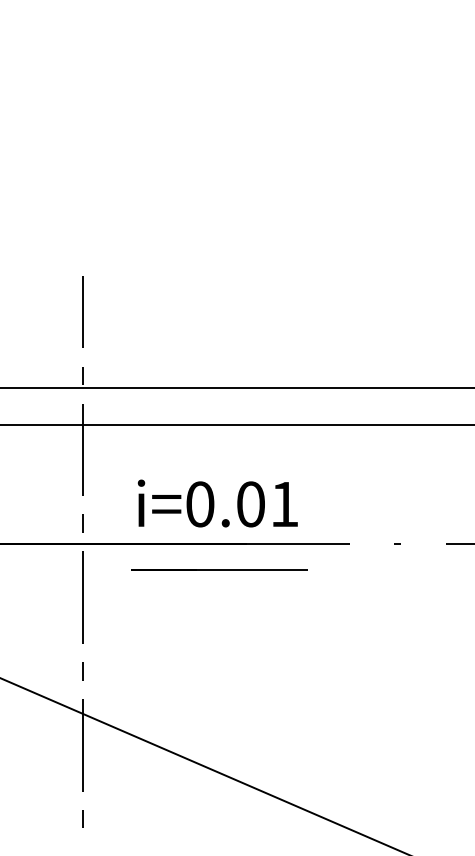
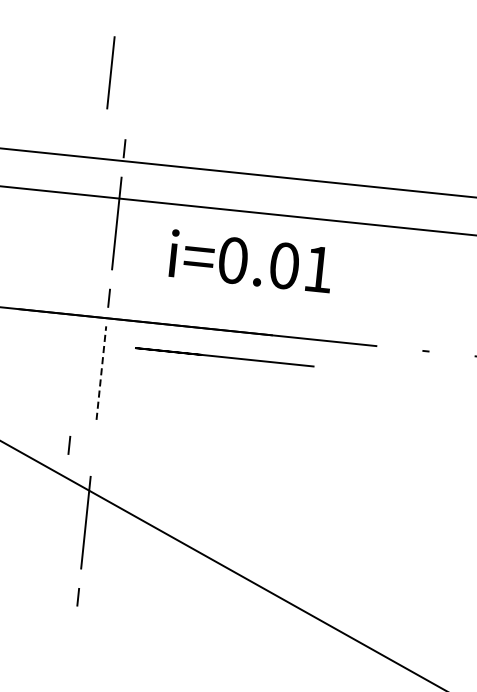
line: (82, 311) -> (110, 72), moved
text: (217, 503) -> (250, 261), moved
line: (219, 569) -> (224, 357), moved
line: (82, 597) -> (101, 372), solid -> dashed
line: (82, 671) -> (69, 445), moved

